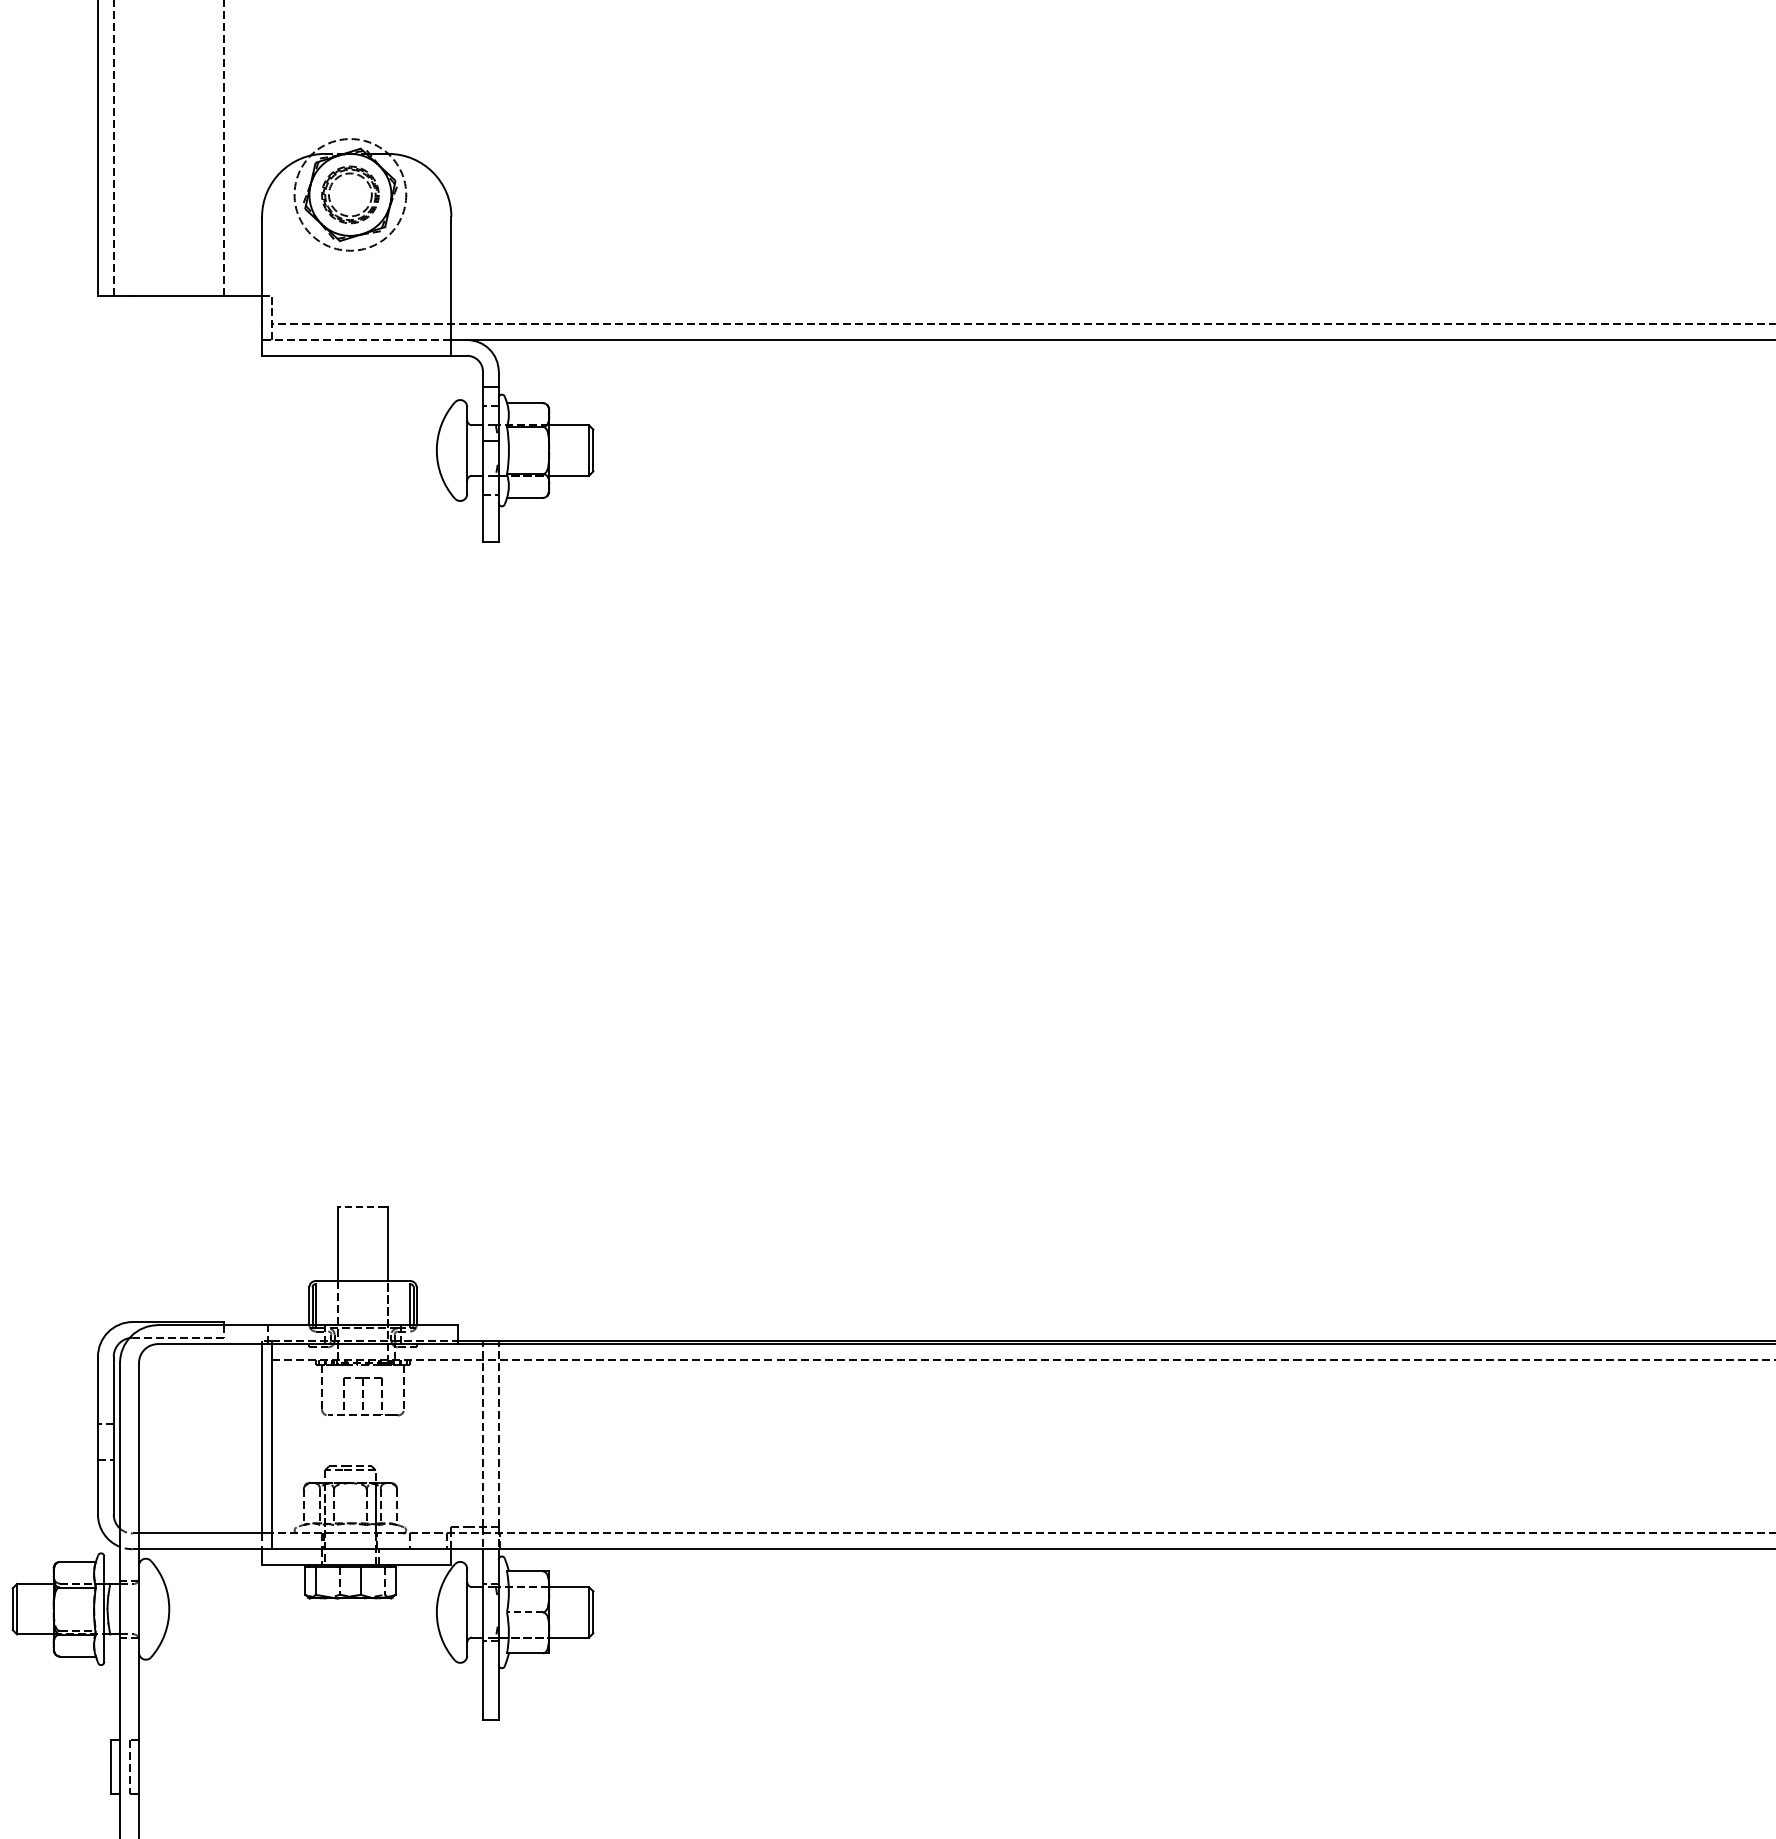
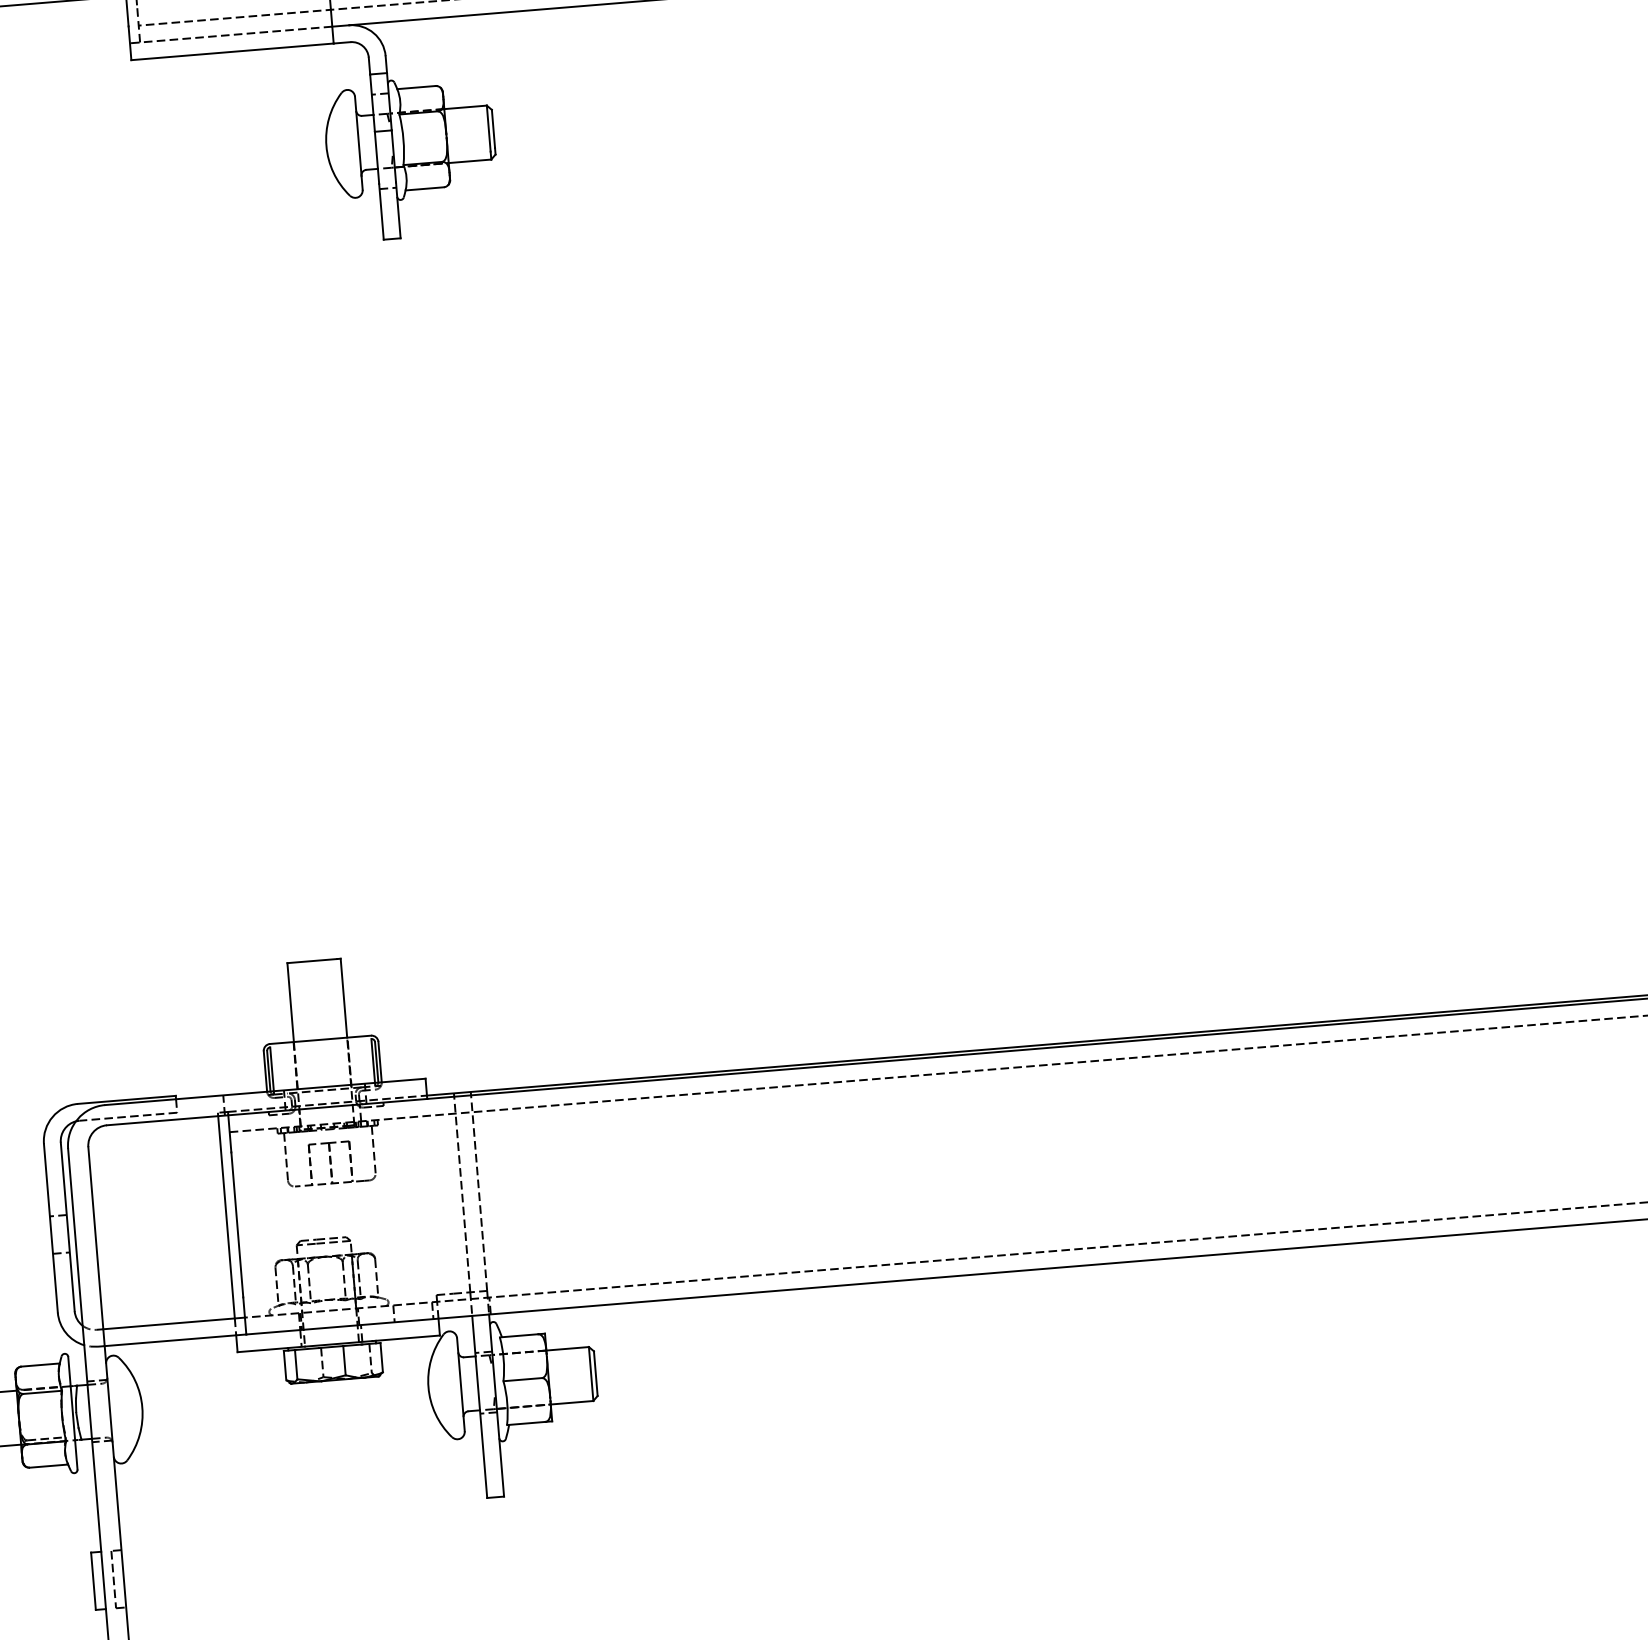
line: (360, 1207) -> (311, 961), dashed -> solid
line: (524, 1612) -> (522, 1379), dashed -> solid

